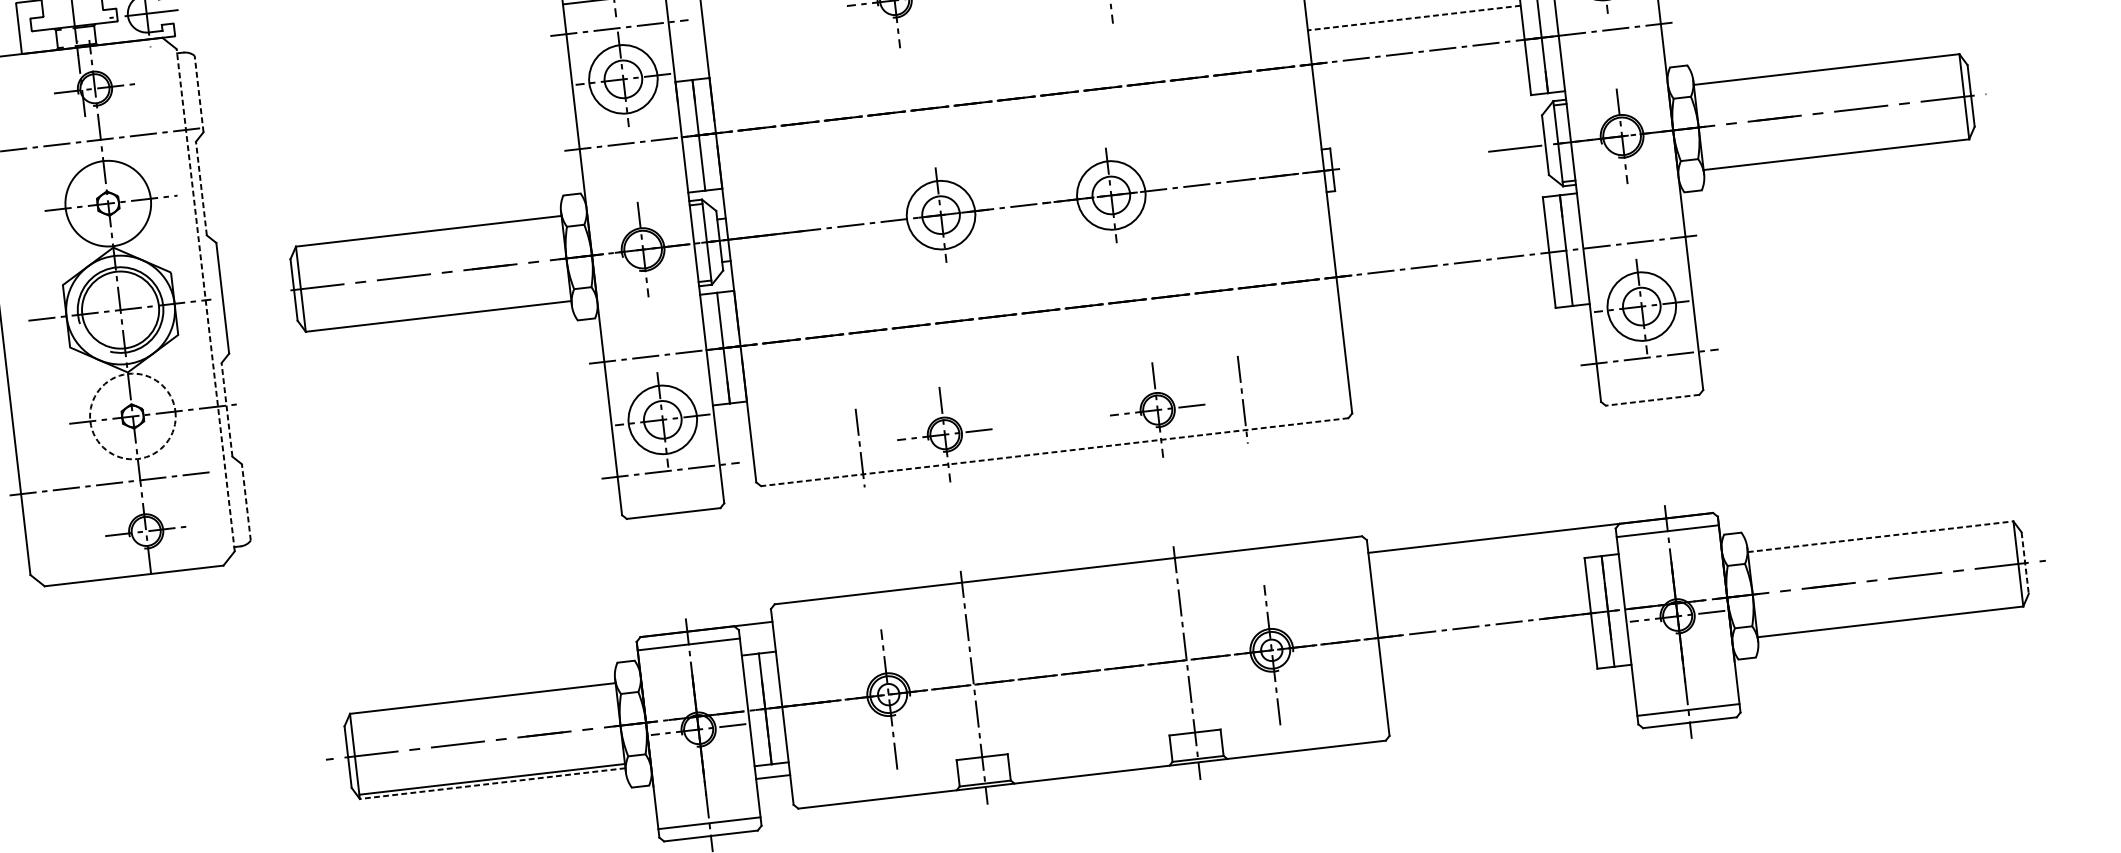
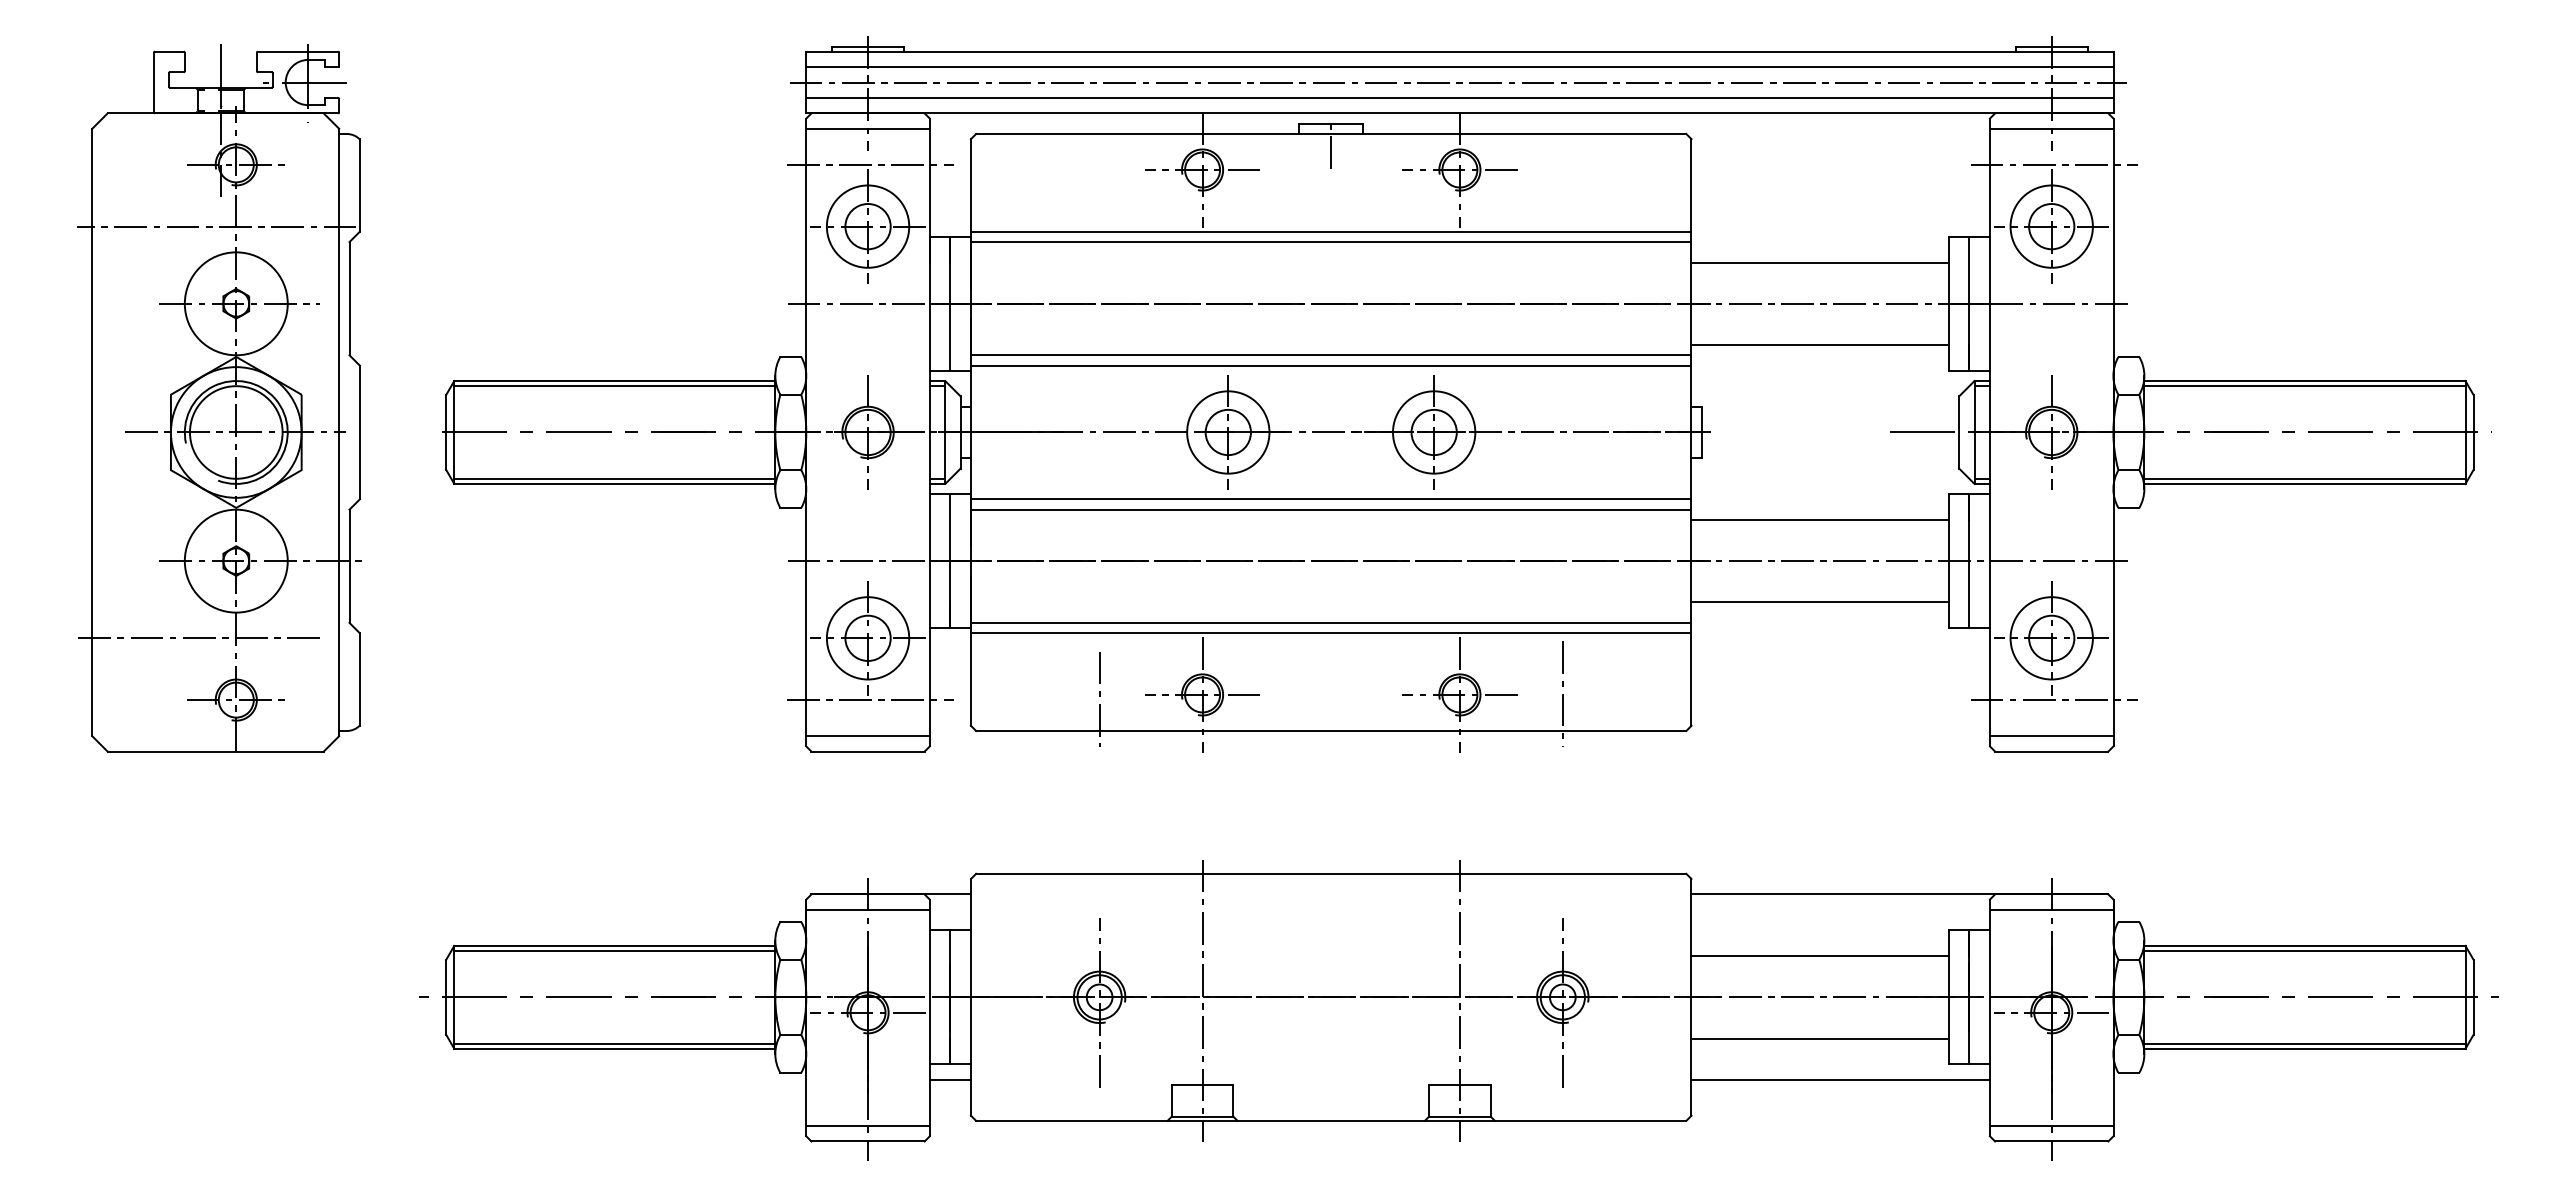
line: (1414, 17) -> (1820, 262), dashed -> solid
line: (1006, 39) -> (1330, 231), added
line: (1007, 48) -> (1330, 242), added
line: (1826, 74) -> (2304, 386), added
line: (1421, 86) -> (1819, 345), added
line: (198, 94) -> (359, 185), dashed -> solid
line: (1018, 141) -> (1330, 355), added
line: (1019, 149) -> (1330, 365), added
line: (1835, 150) -> (2304, 478), added
line: (201, 188) -> (349, 298), dashed -> solid
line: (1438, 230) -> (1819, 519), added
line: (428, 235) -> (614, 386), added
line: (1031, 260) -> (1330, 499), added
line: (1032, 269) -> (1330, 509), added
line: (1446, 299) -> (1819, 602), added
line: (205, 300) -> (339, 432), dashed -> solid
line: (437, 311) -> (614, 478), added
line: (1043, 362) -> (1330, 622), added
line: (1044, 371) -> (1330, 633), added
line: (1651, 387) -> (2051, 736), added
line: (1652, 400) -> (2051, 751), dashed -> solid
line: (227, 410) -> (349, 566), dashed -> solid
circle: (132, 416) -> (235, 560), dashed -> solid
line: (1054, 451) -> (1330, 730), dashed -> solid
line: (246, 501) -> (359, 678), dashed -> solid
line: (671, 501) -> (867, 736), added
line: (1880, 536) -> (2304, 945), dashed -> solid
line: (1880, 541) -> (2304, 951), added
line: (2025, 563) -> (2473, 997), dashed -> solid
line: (1480, 591) -> (1819, 956), added
line: (1889, 617) -> (2304, 1043), added
line: (1488, 659) -> (1819, 1038), added
line: (1509, 691) -> (1840, 1079), added
line: (483, 703) -> (614, 951), added
line: (492, 783) -> (614, 1048), dashed -> solid

